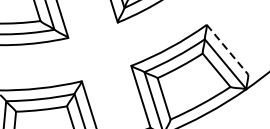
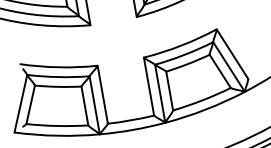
line: (227, 50) -> (232, 54), dashed -> solid

